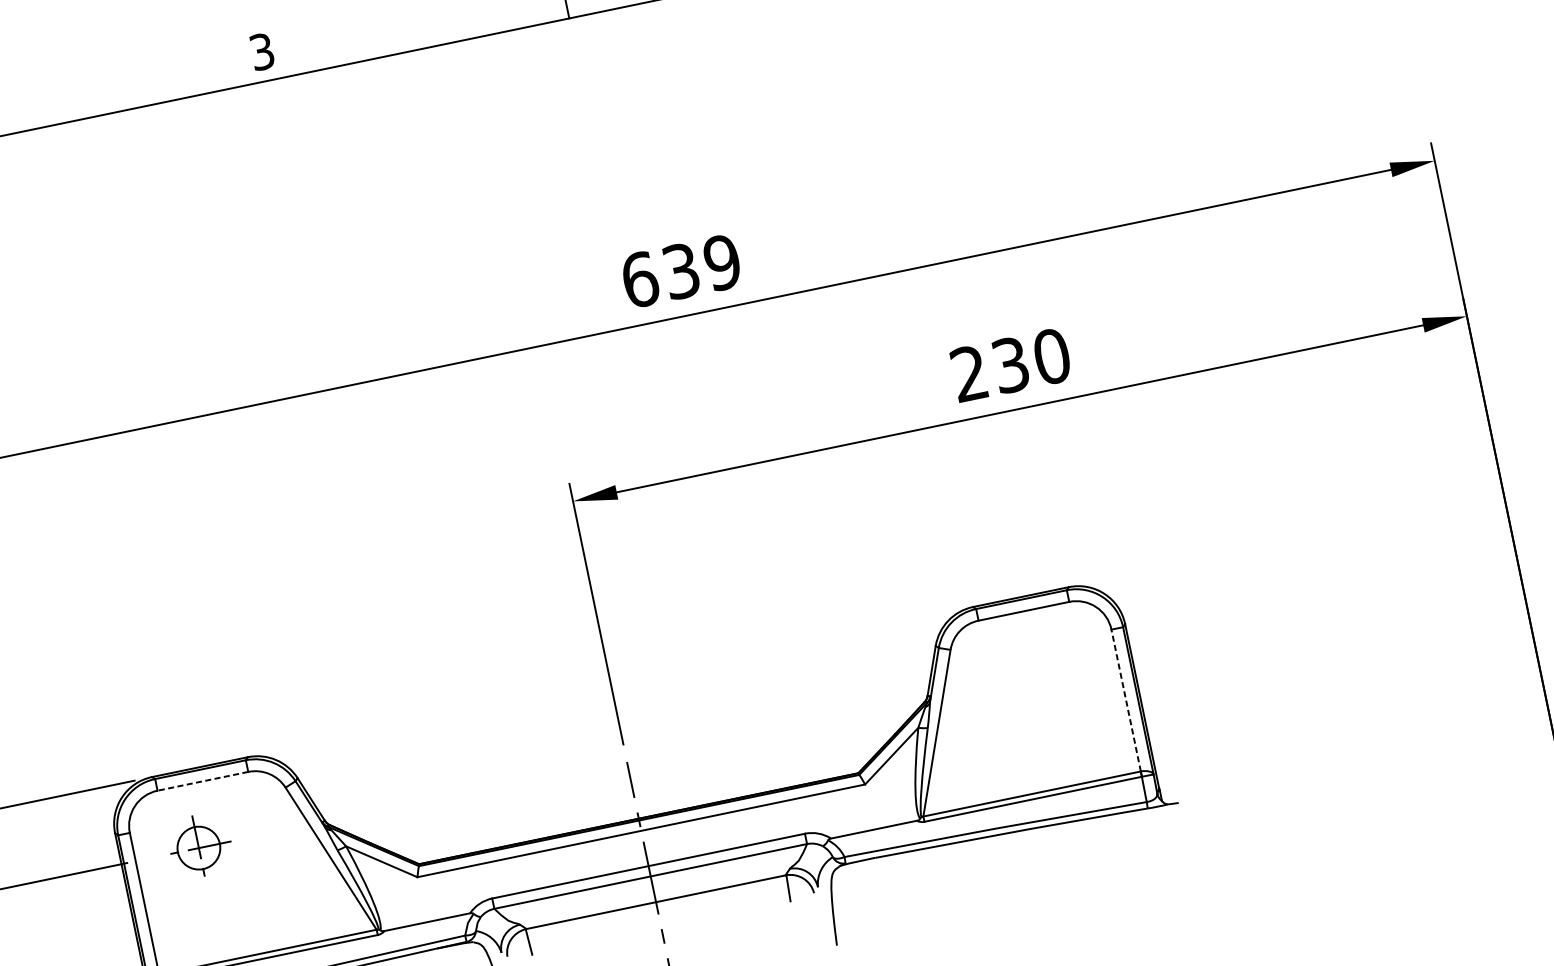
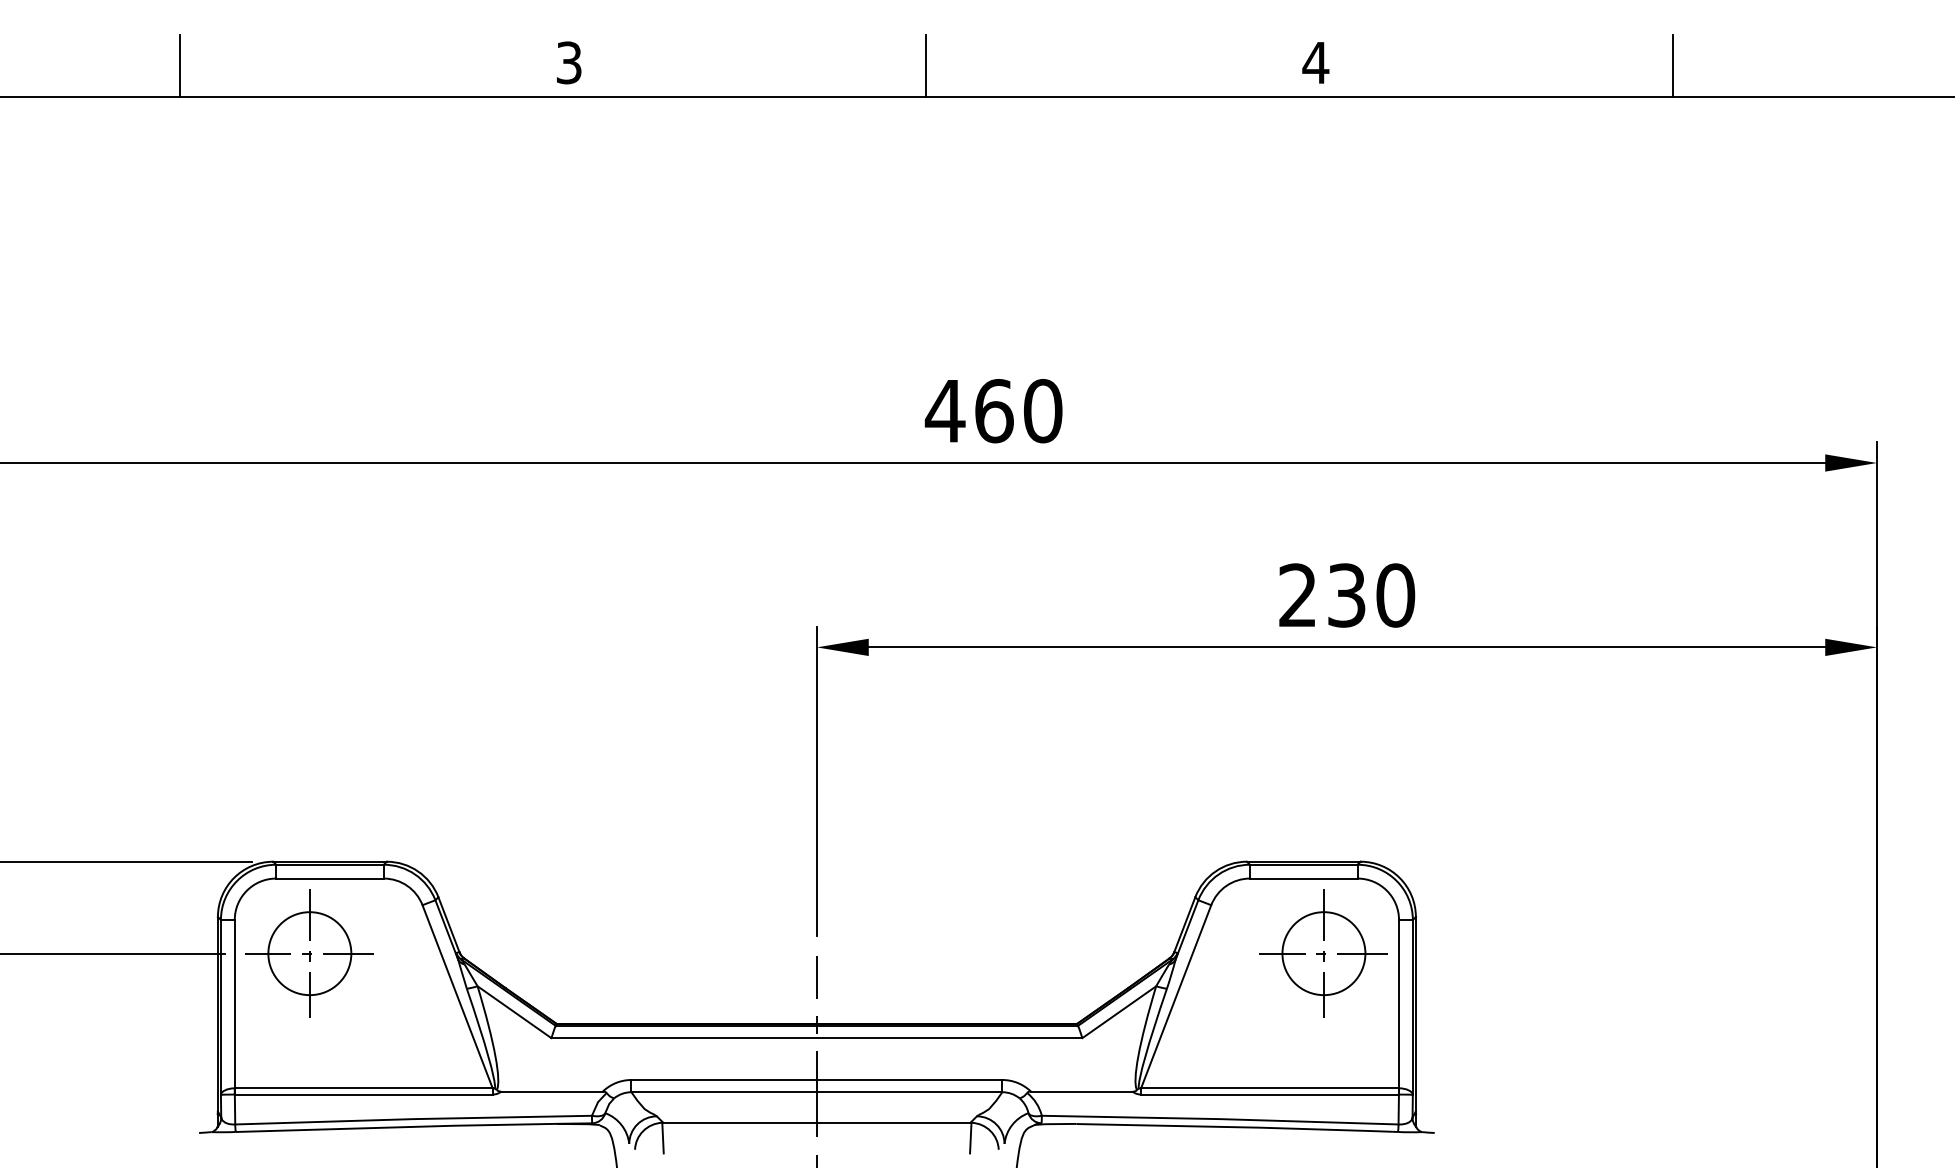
text: (680, 271) -> (993, 411), 639 -> 460
part: (1053, 671) -> (1323, 953), added
line: (1126, 699) -> (1399, 1003), dashed -> solid
line: (203, 781) -> (330, 878), dashed -> solid
part: (198, 848) -> (309, 953), size x1.67

